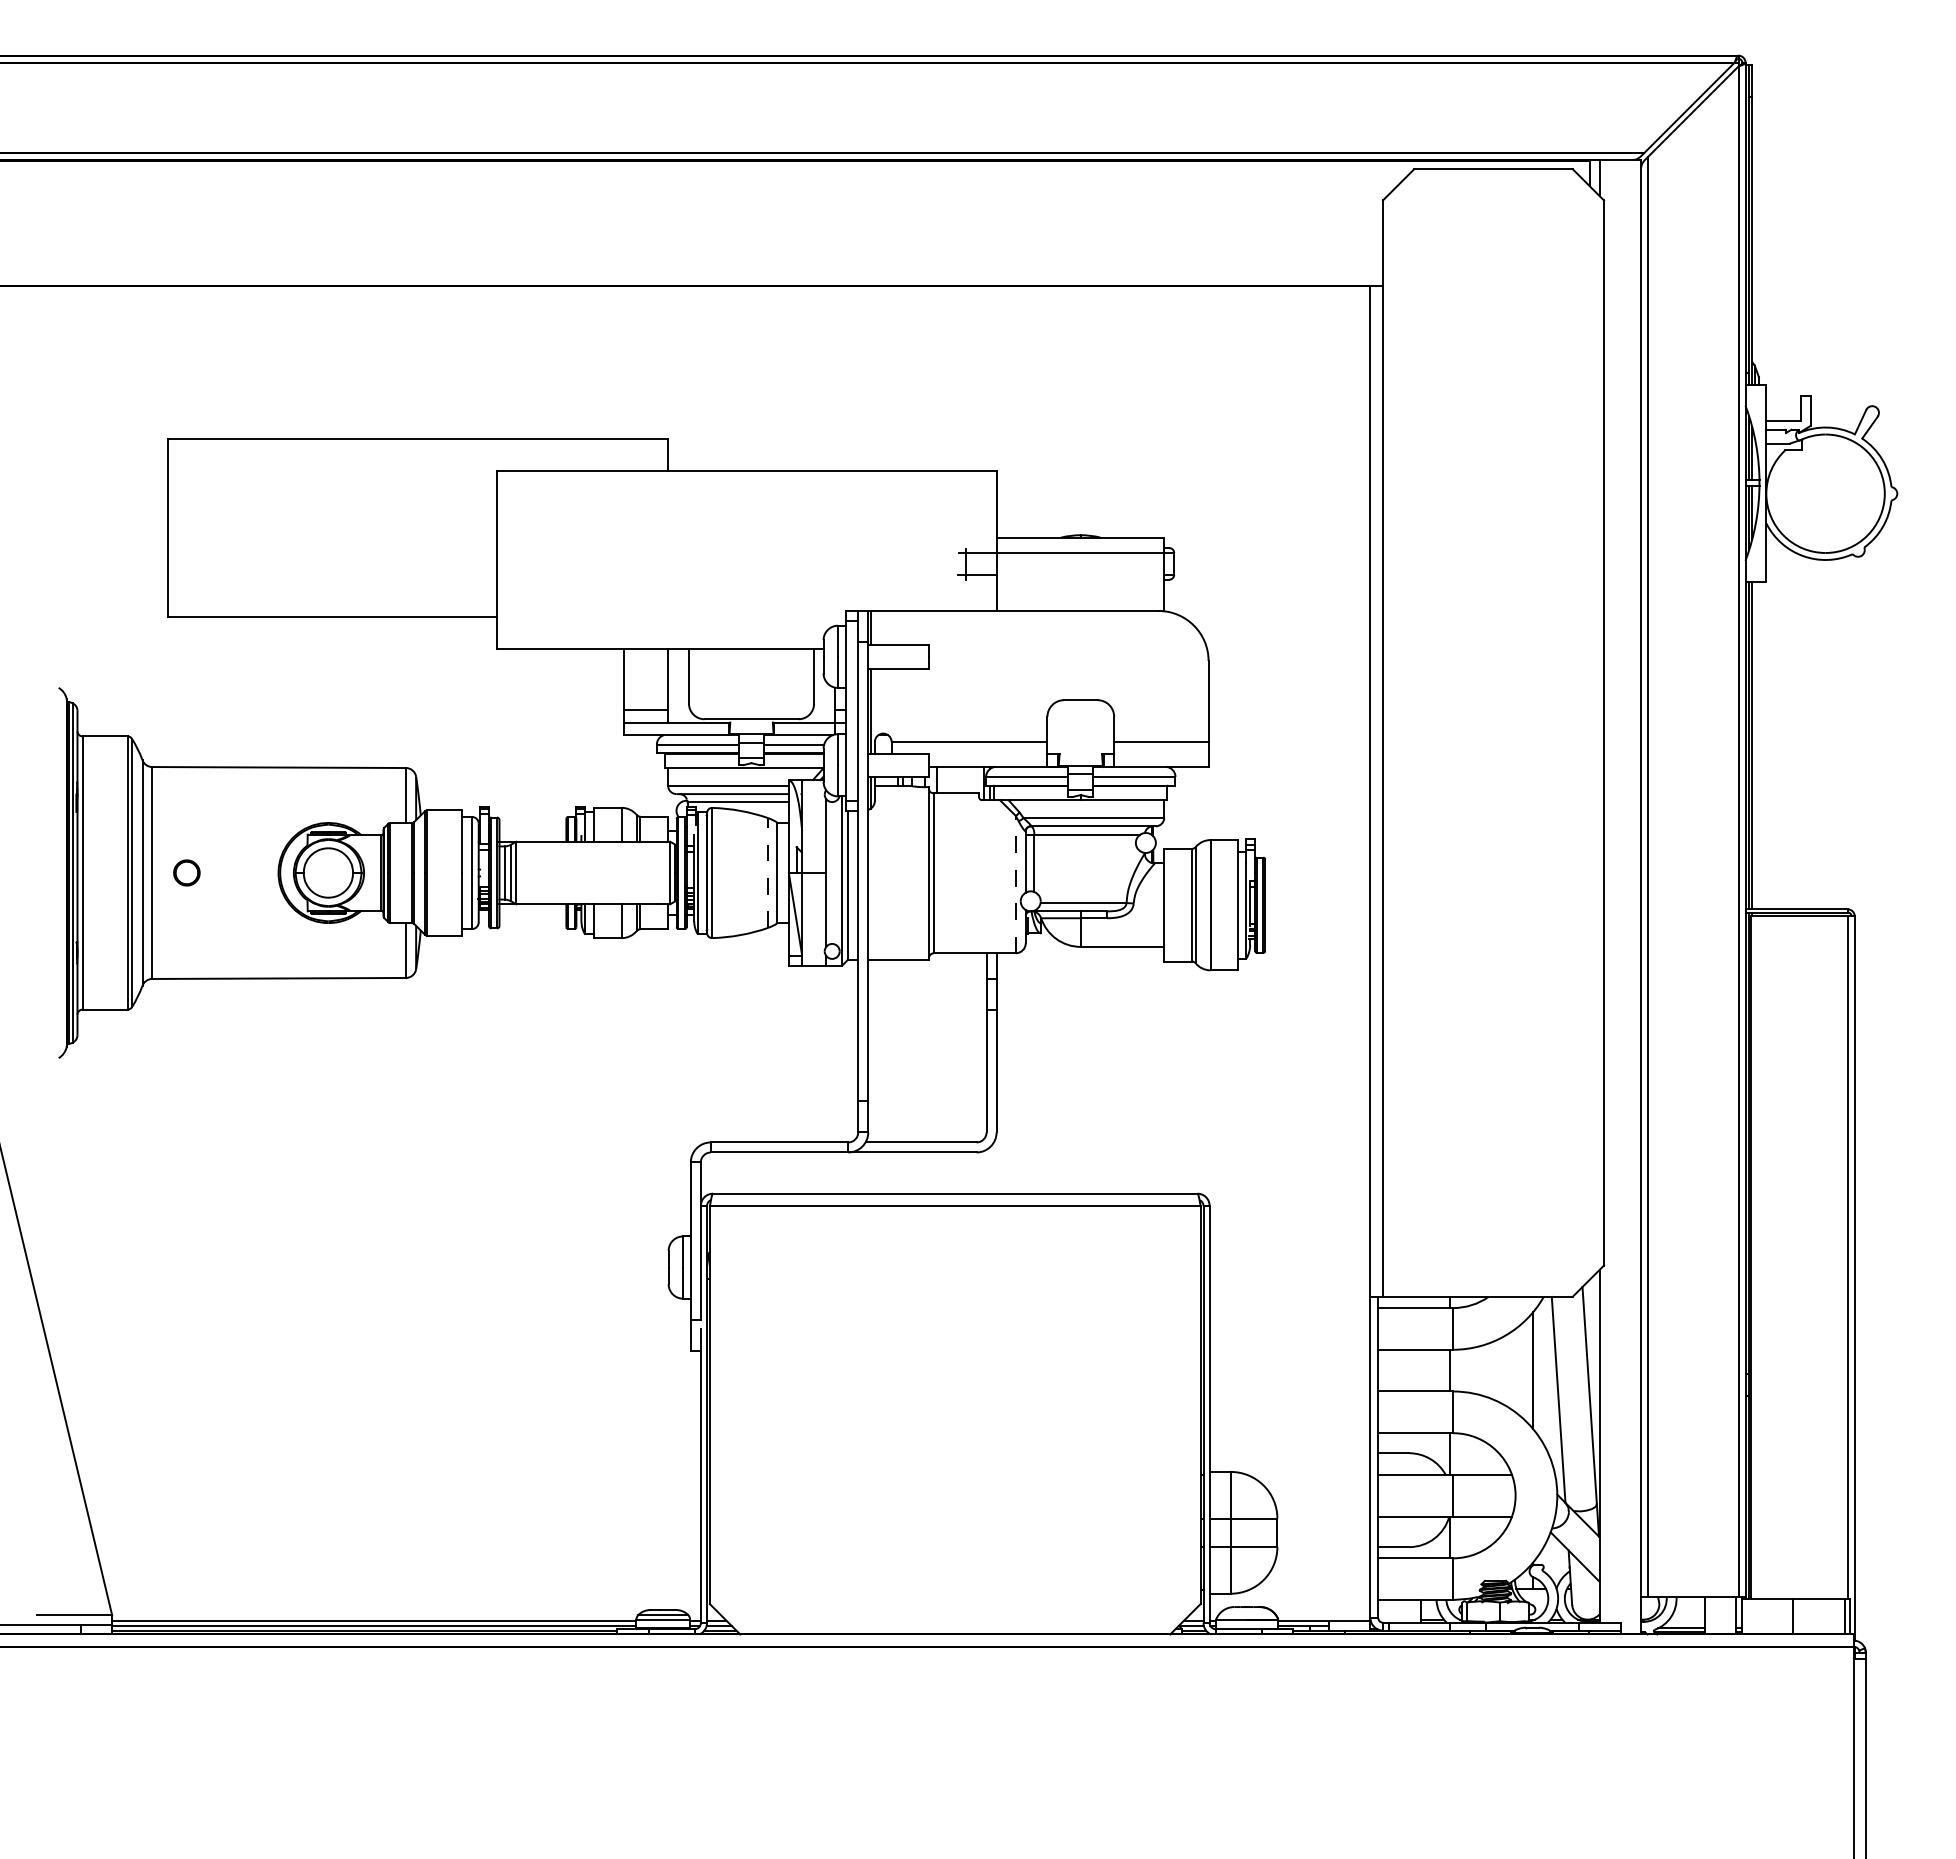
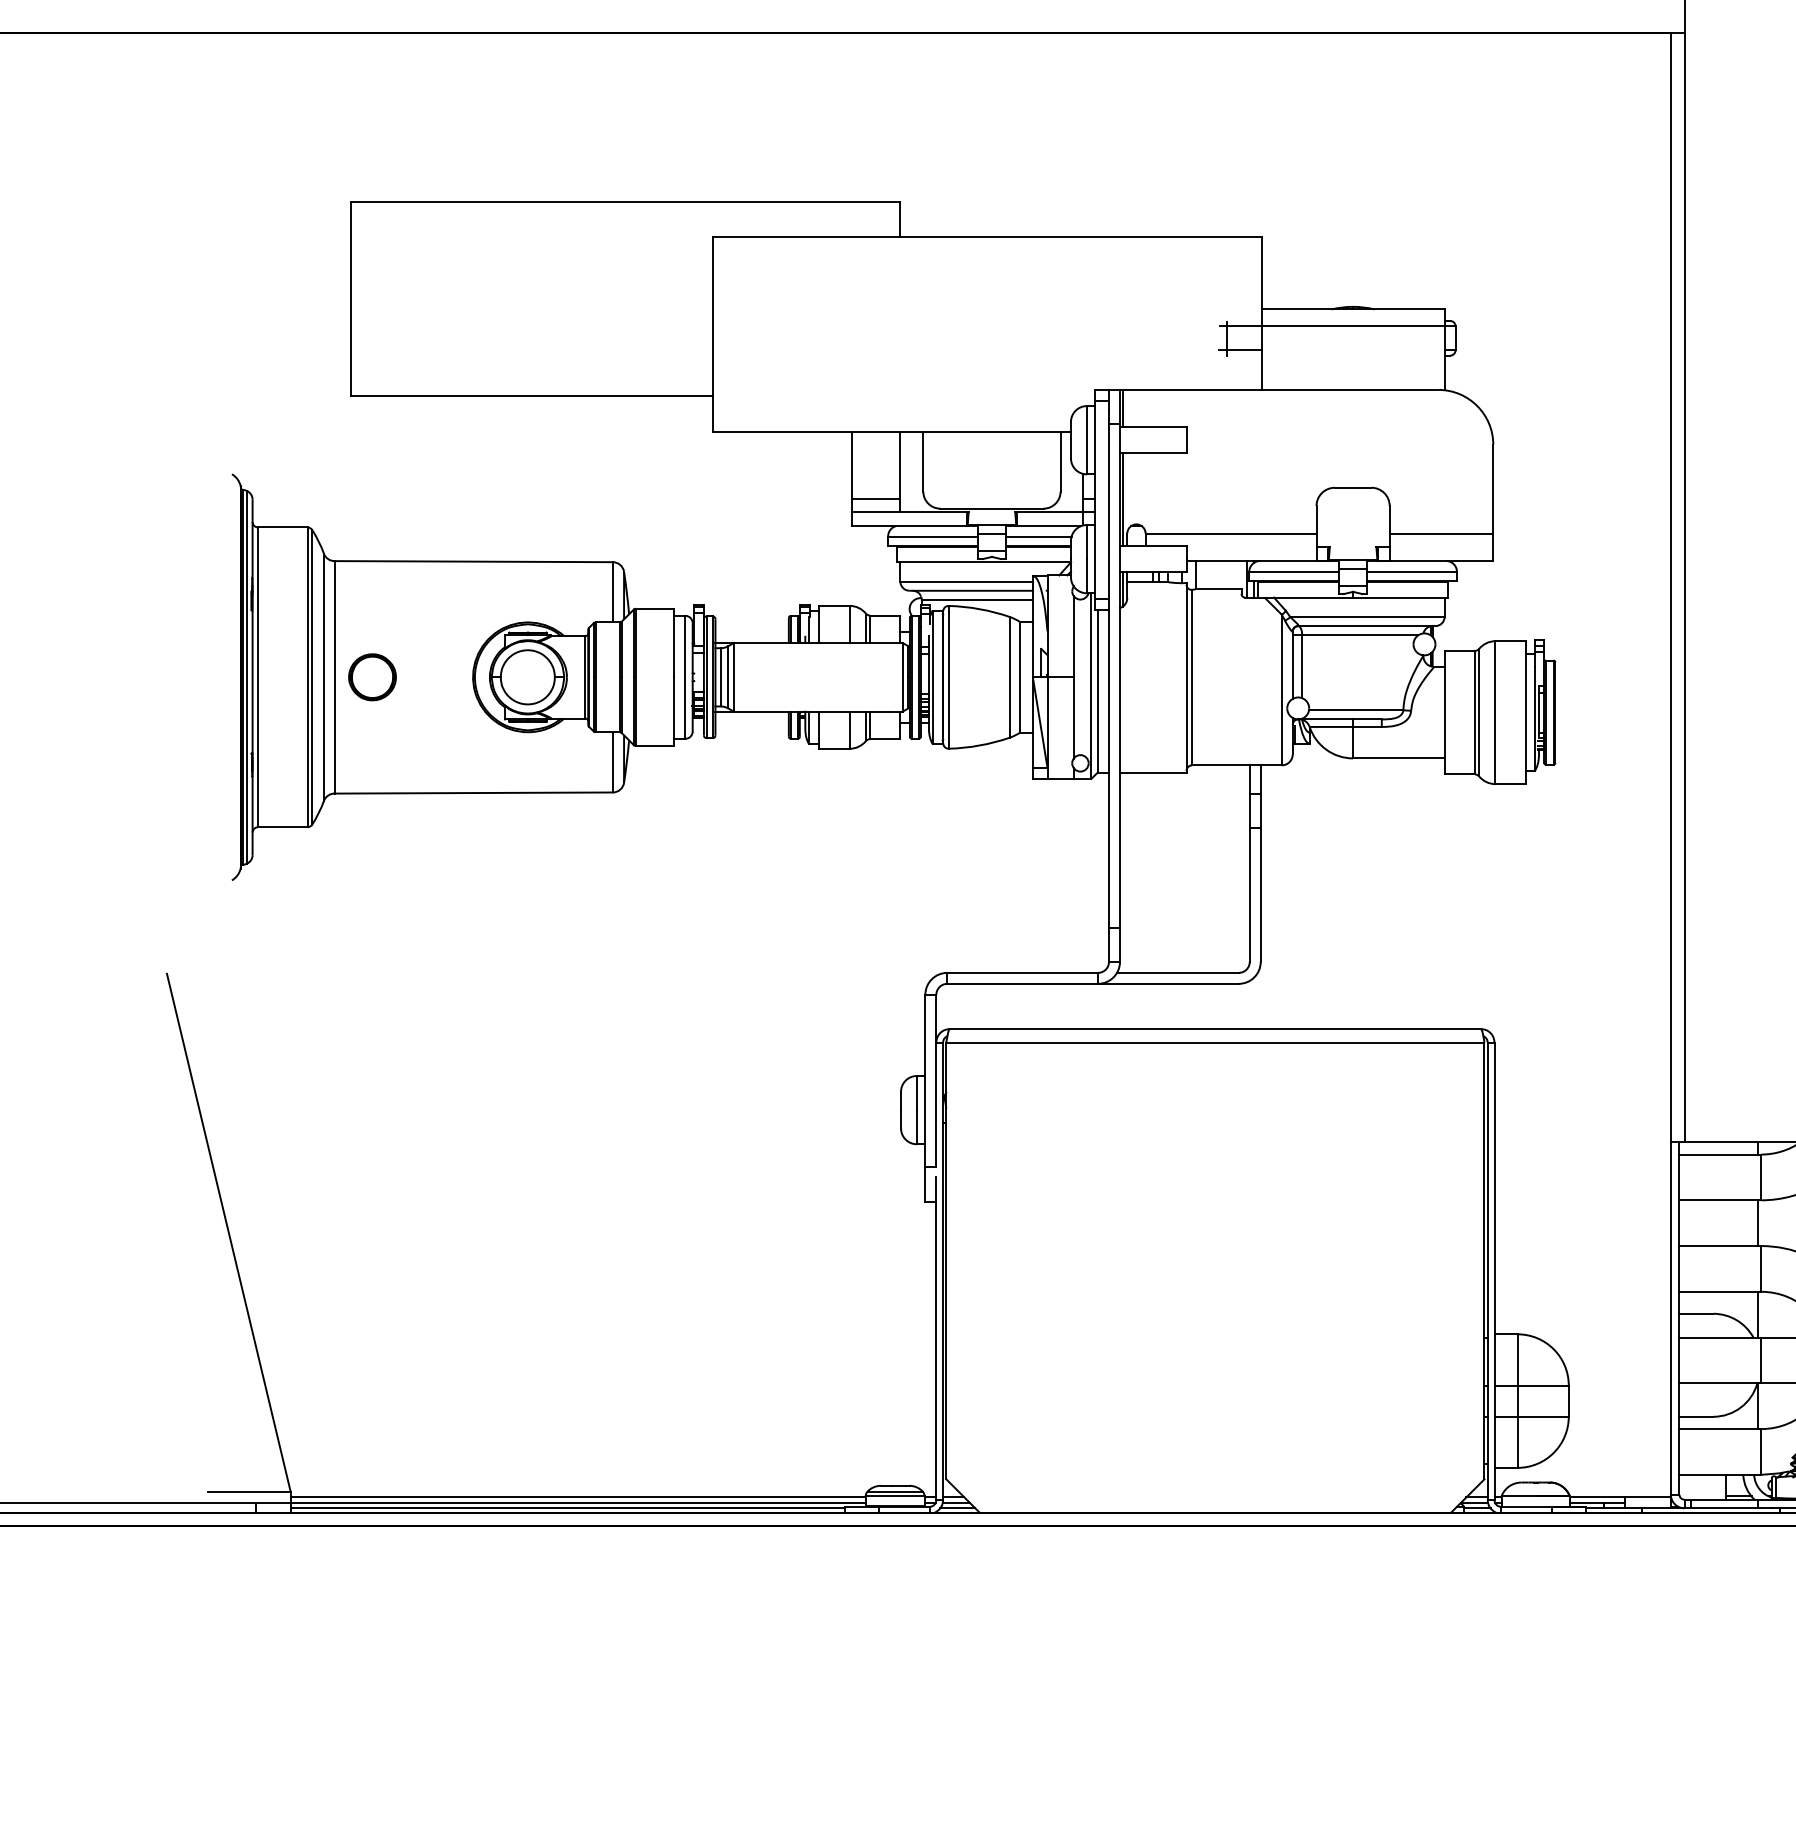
part: (186, 872) -> (372, 676), size x1.67
line: (768, 873) -> (1010, 677), dashed -> solid
line: (1015, 884) -> (1281, 689), dashed -> solid

